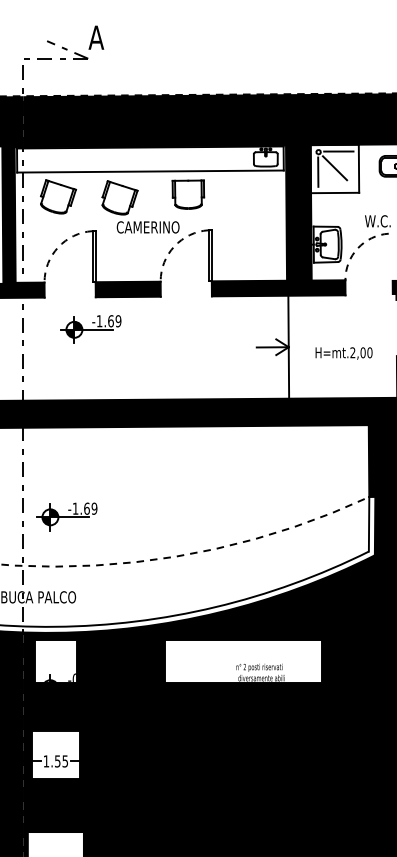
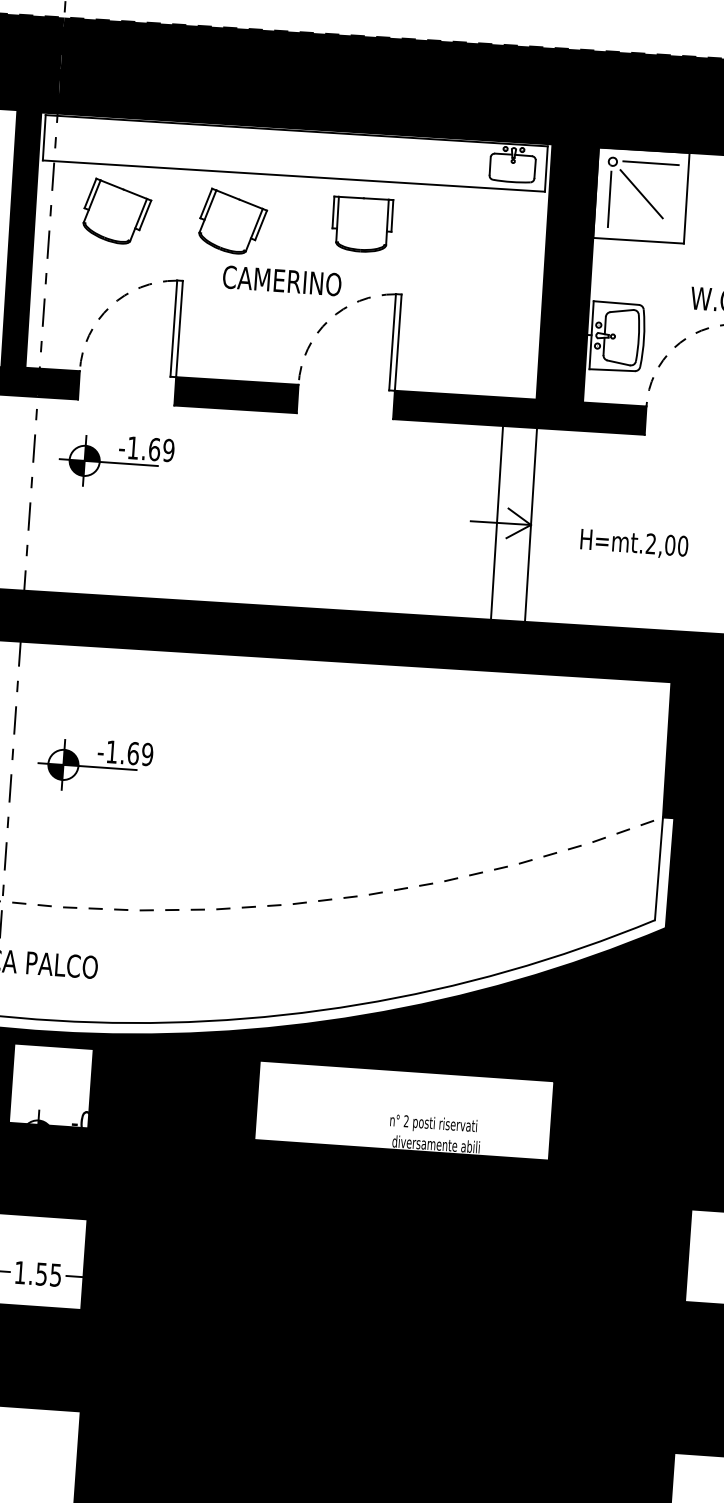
part: (90, 329) -> (114, 462), moved
line: (270, 346) -> (496, 521), added
part: (66, 516) -> (93, 765), moved

